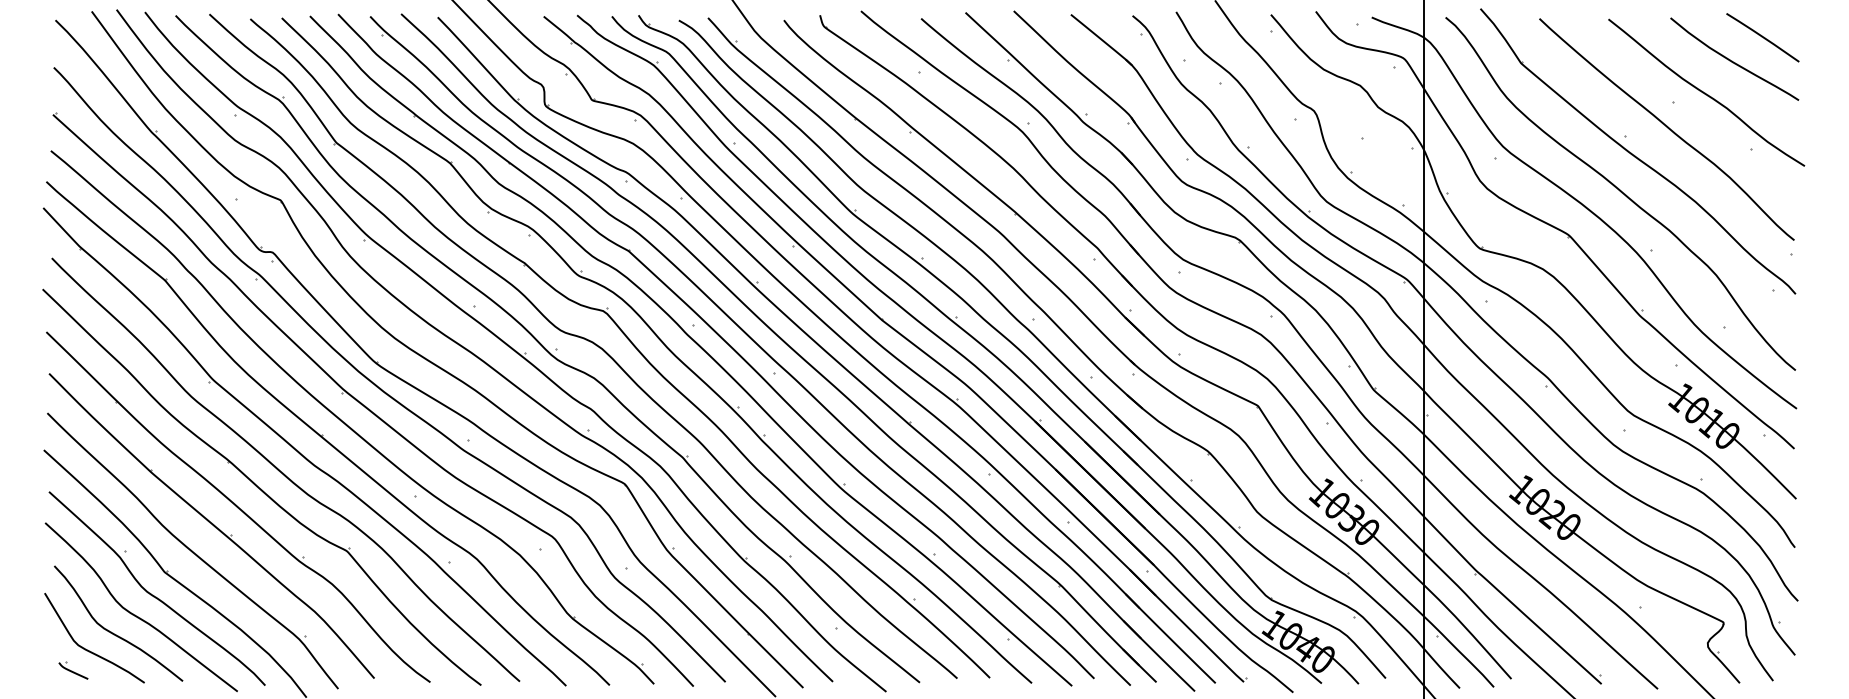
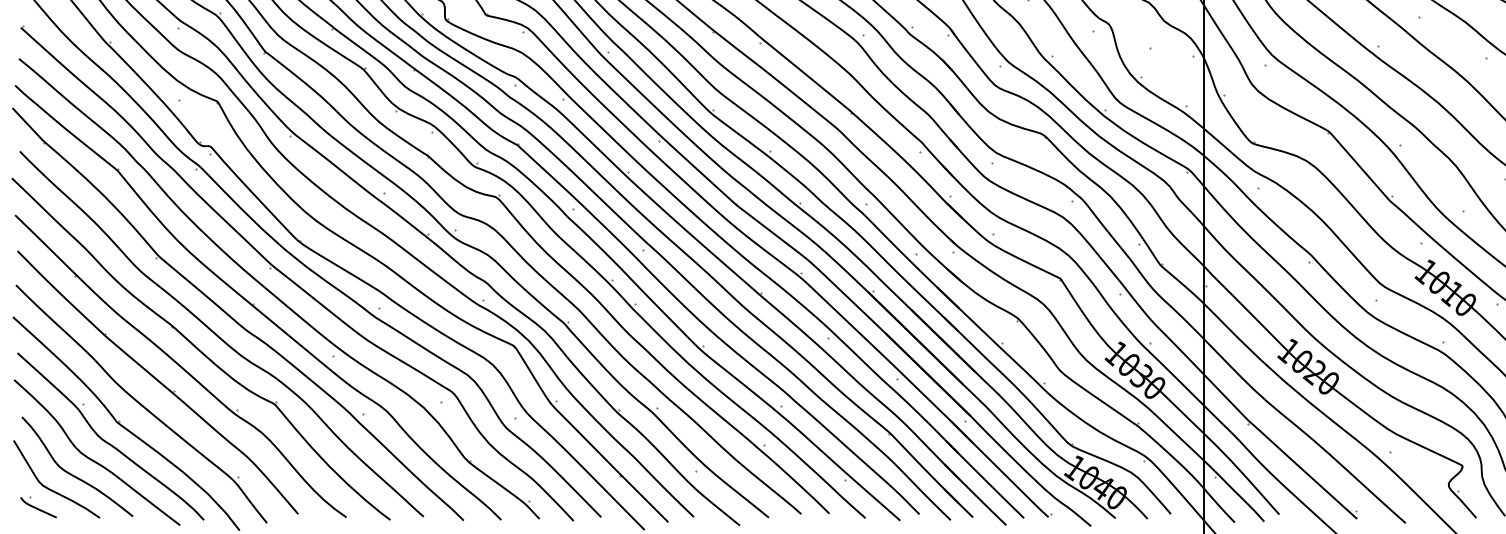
part: (73, 670) -> (38, 507), size x1.43

